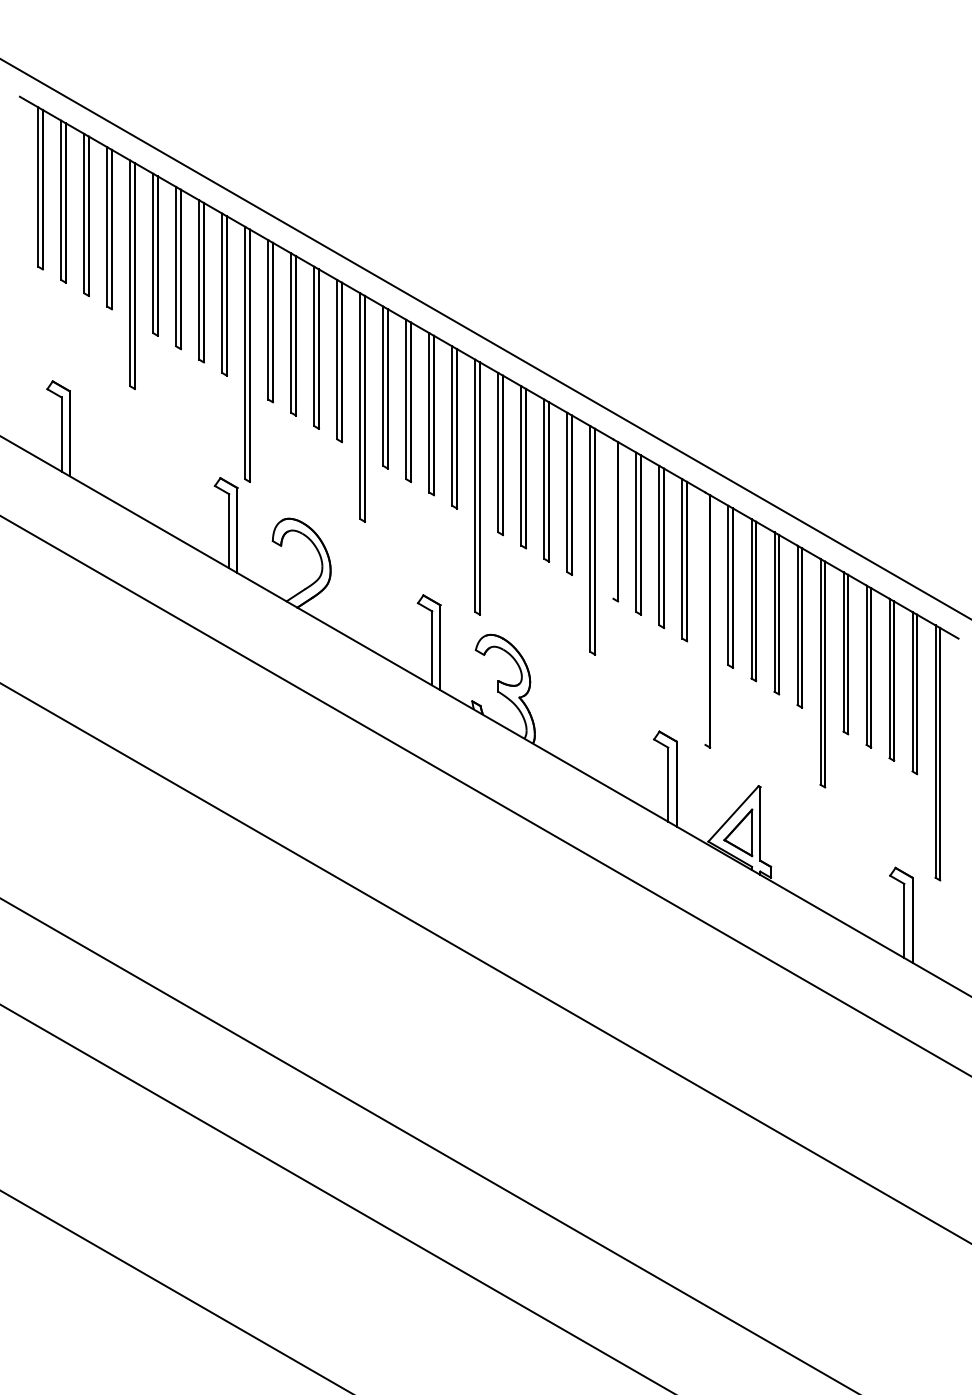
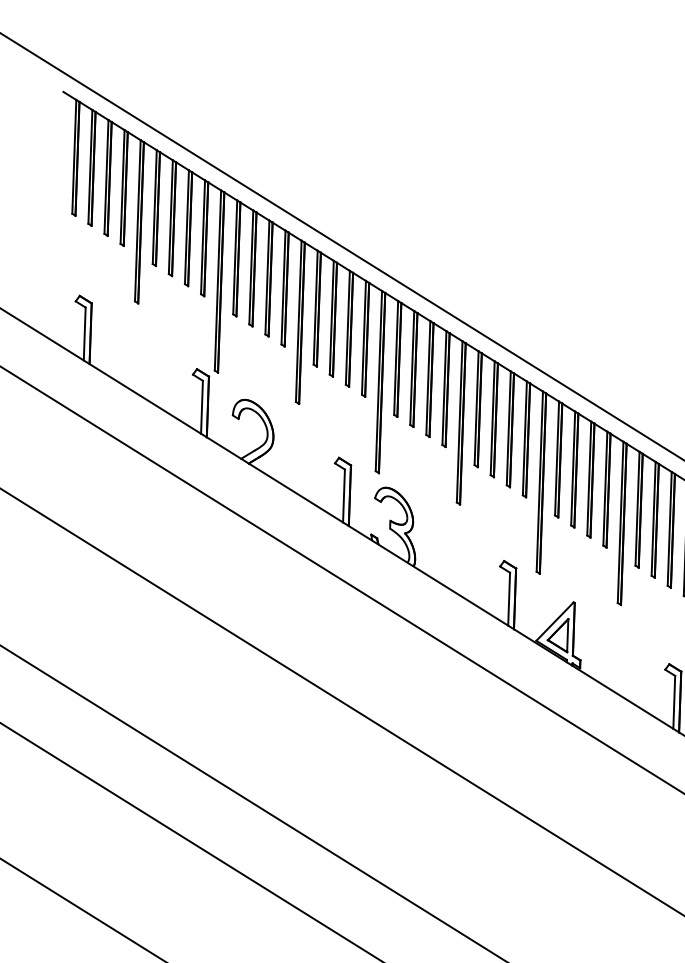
line: (613, 518) -> (476, 407), added
line: (705, 618) -> (539, 481), added

